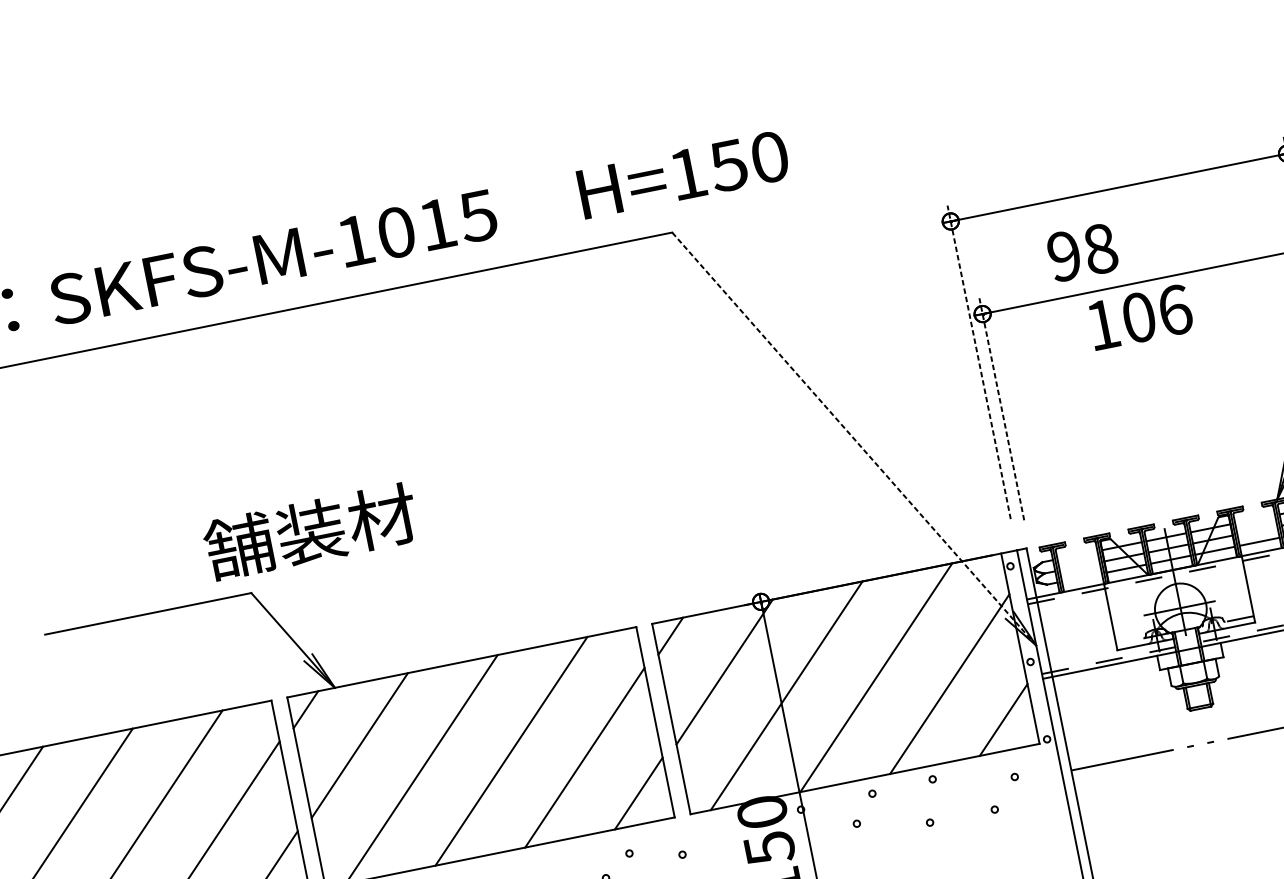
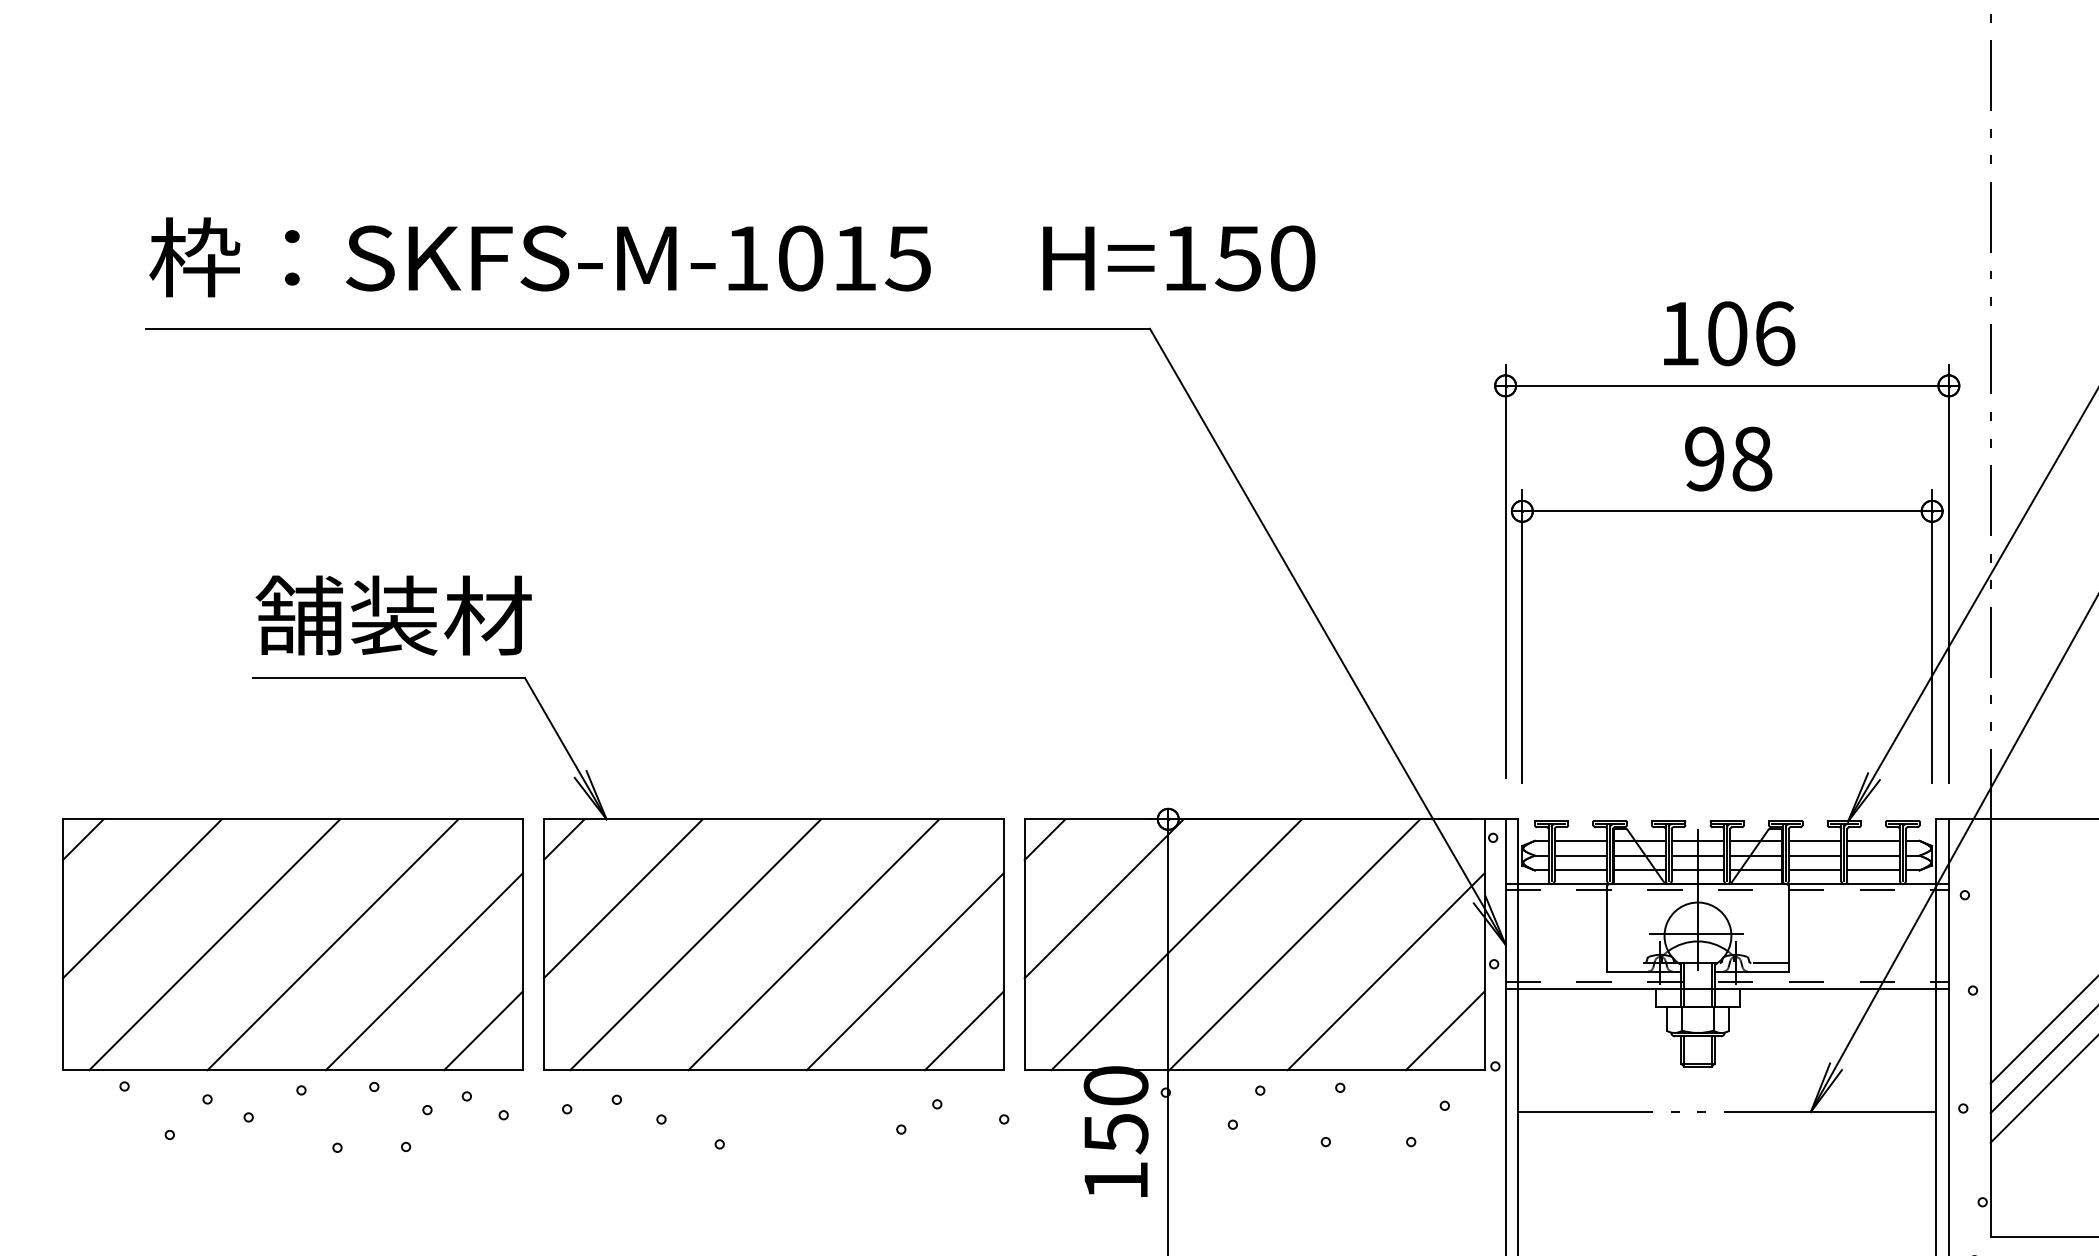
text: (1082, 252) -> (1728, 458), moved
text: (1140, 317) -> (1729, 333), moved
line: (979, 362) -> (1505, 571), dashed -> solid
line: (1001, 409) -> (1522, 636), dashed -> solid
line: (853, 438) -> (1327, 636), dashed -> solid
line: (1254, 519) -> (1814, 840), added
line: (1256, 530) -> (1814, 855), added
text: (310, 531) -> (393, 615), moved
line: (1077, 554) -> (1580, 840), added
line: (1079, 566) -> (1580, 855), added
line: (1081, 577) -> (1580, 870), added

